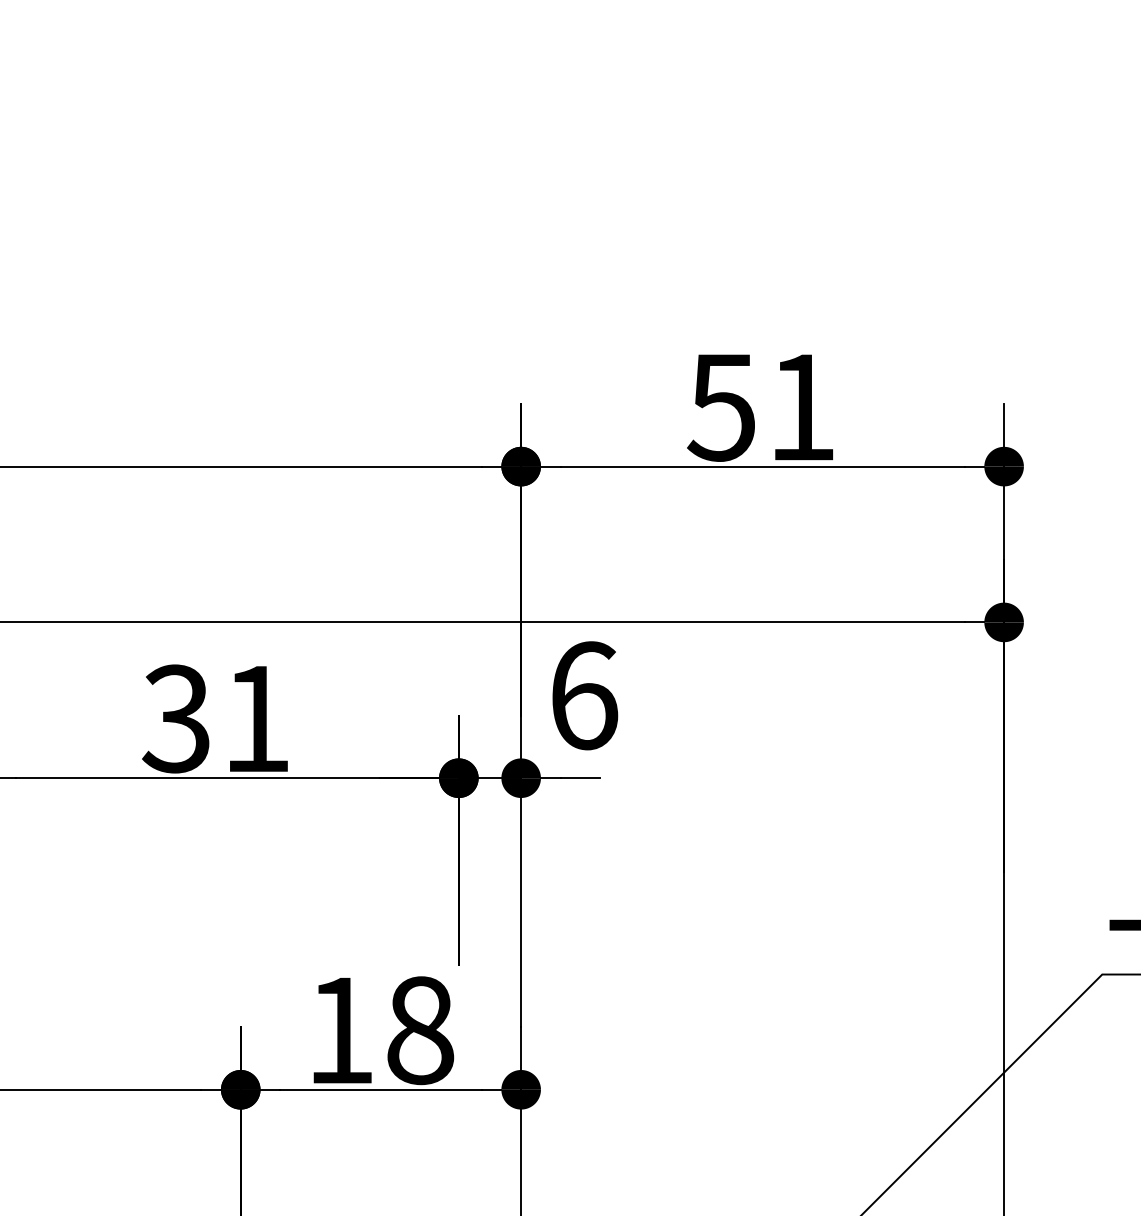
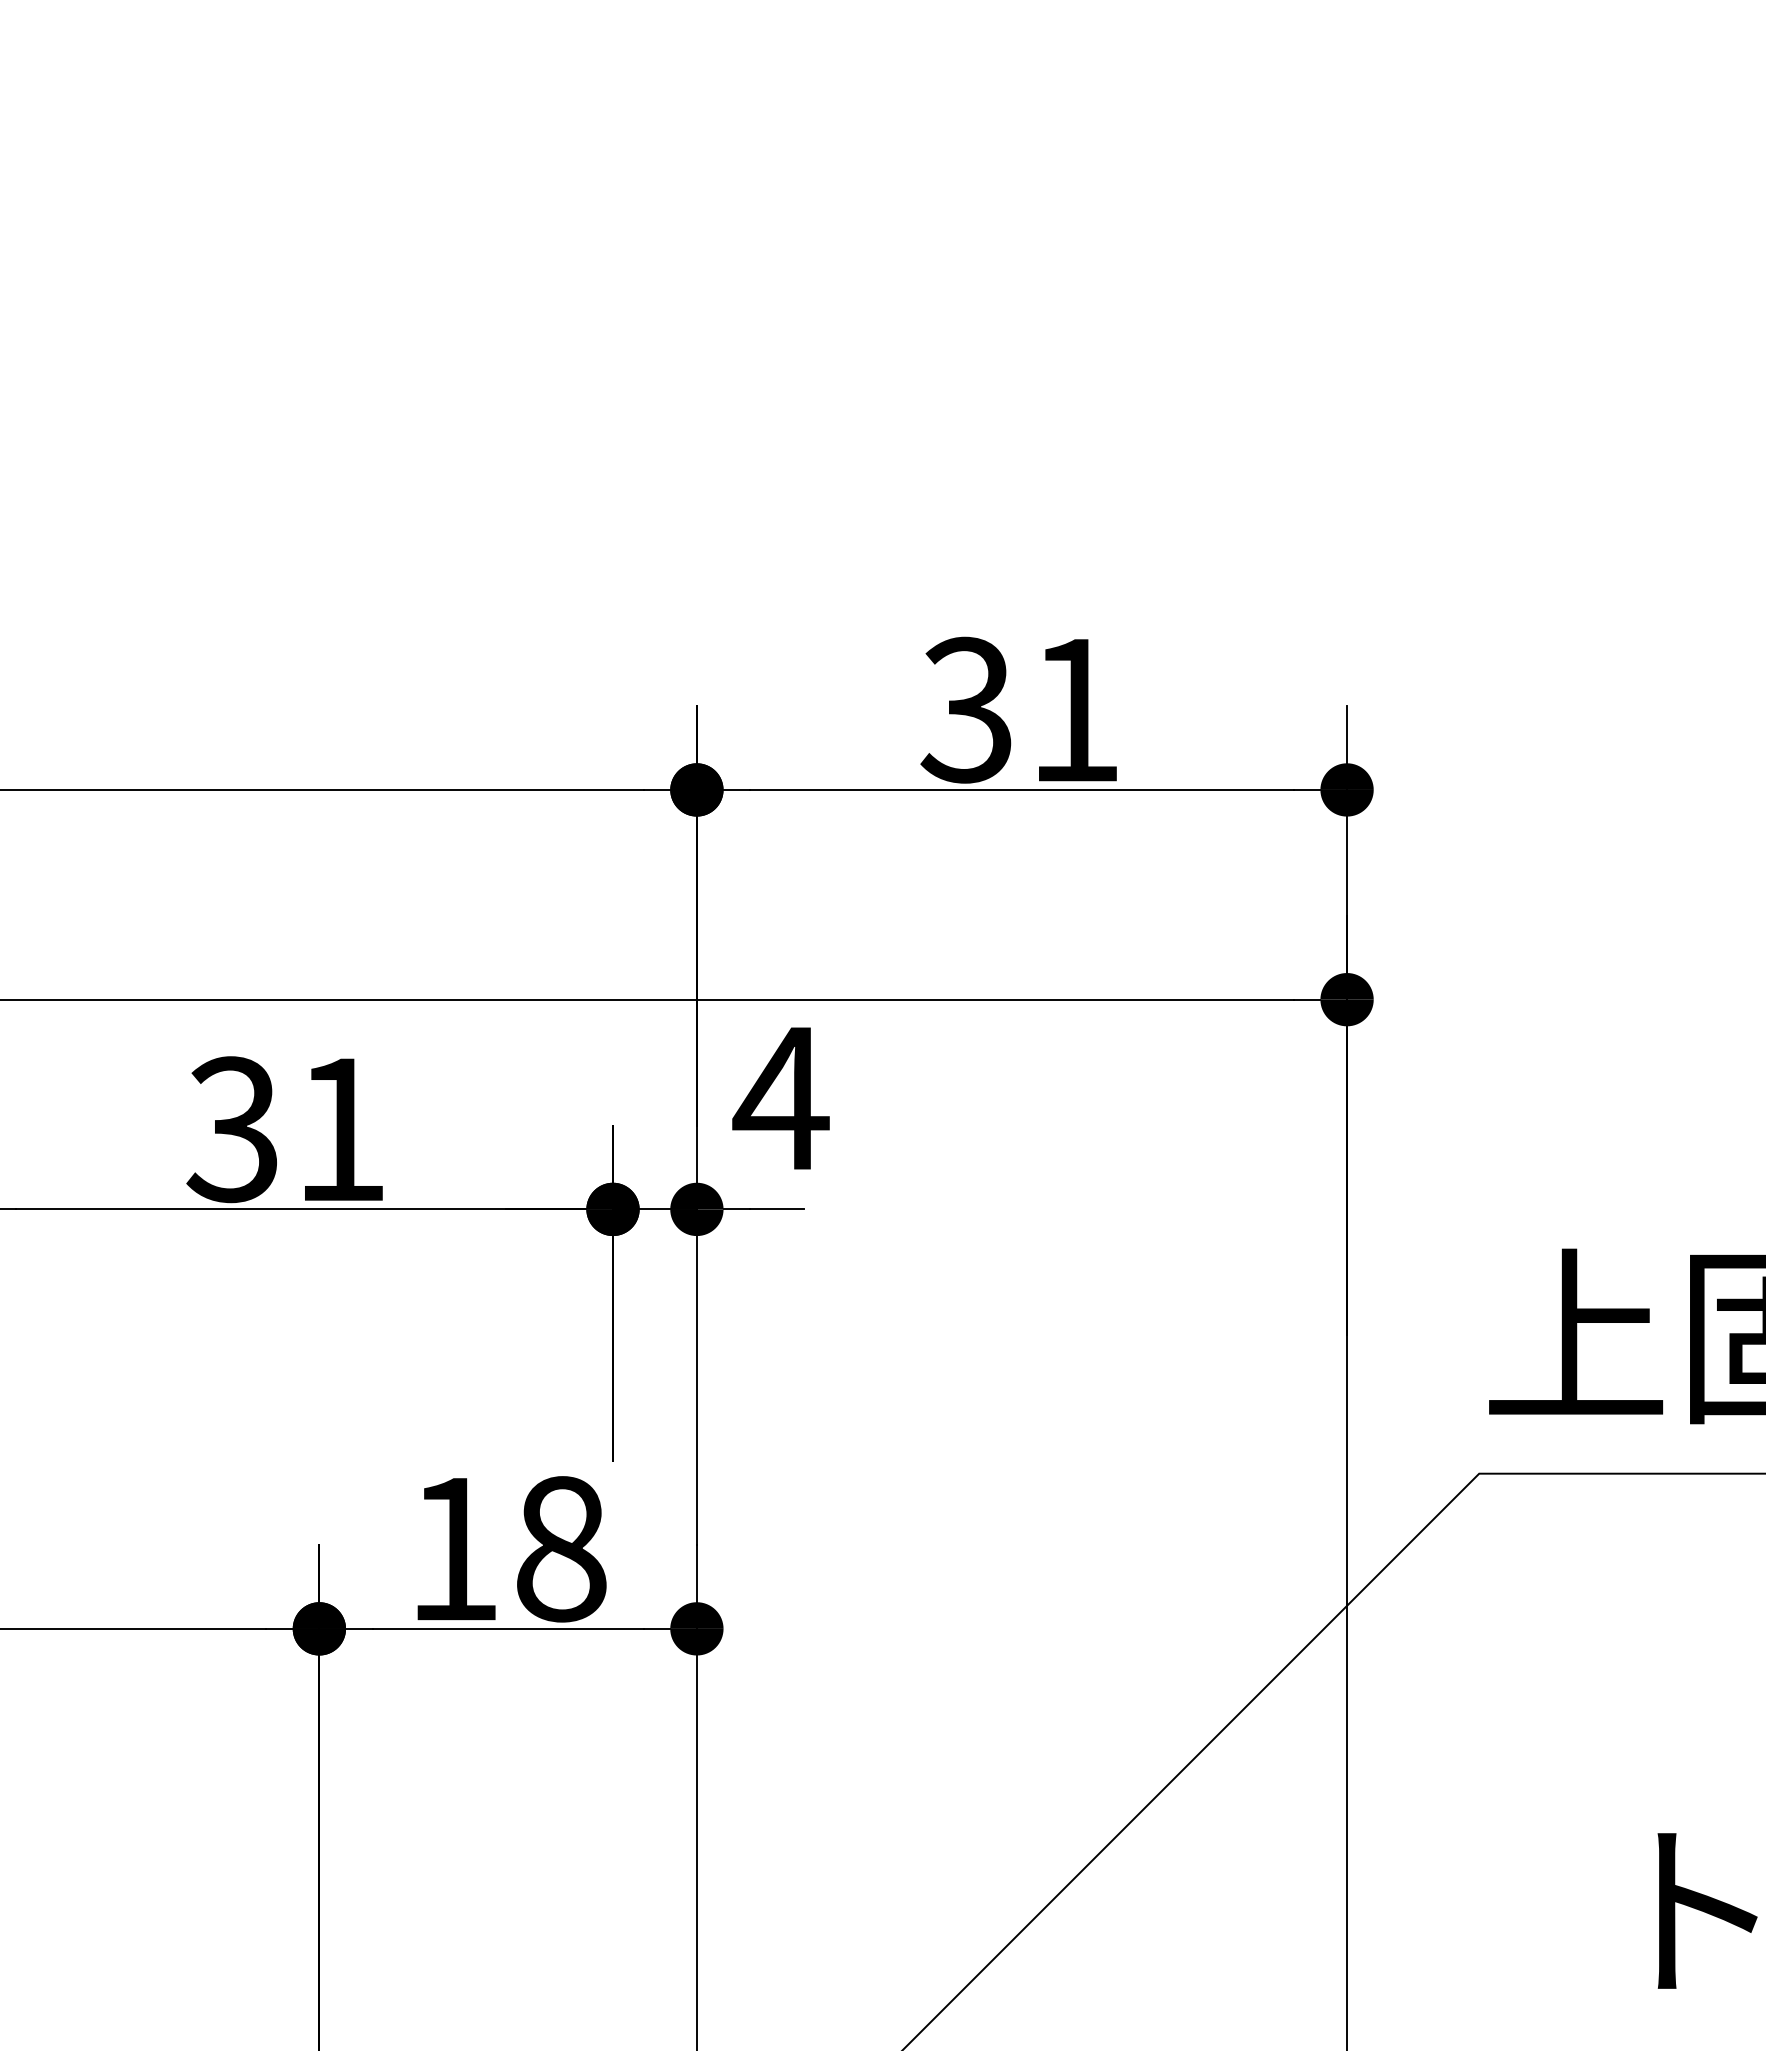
text: (720, 406) -> (965, 709), 51 -> 31
text: (583, 695) -> (780, 1098), 6 -> 4

